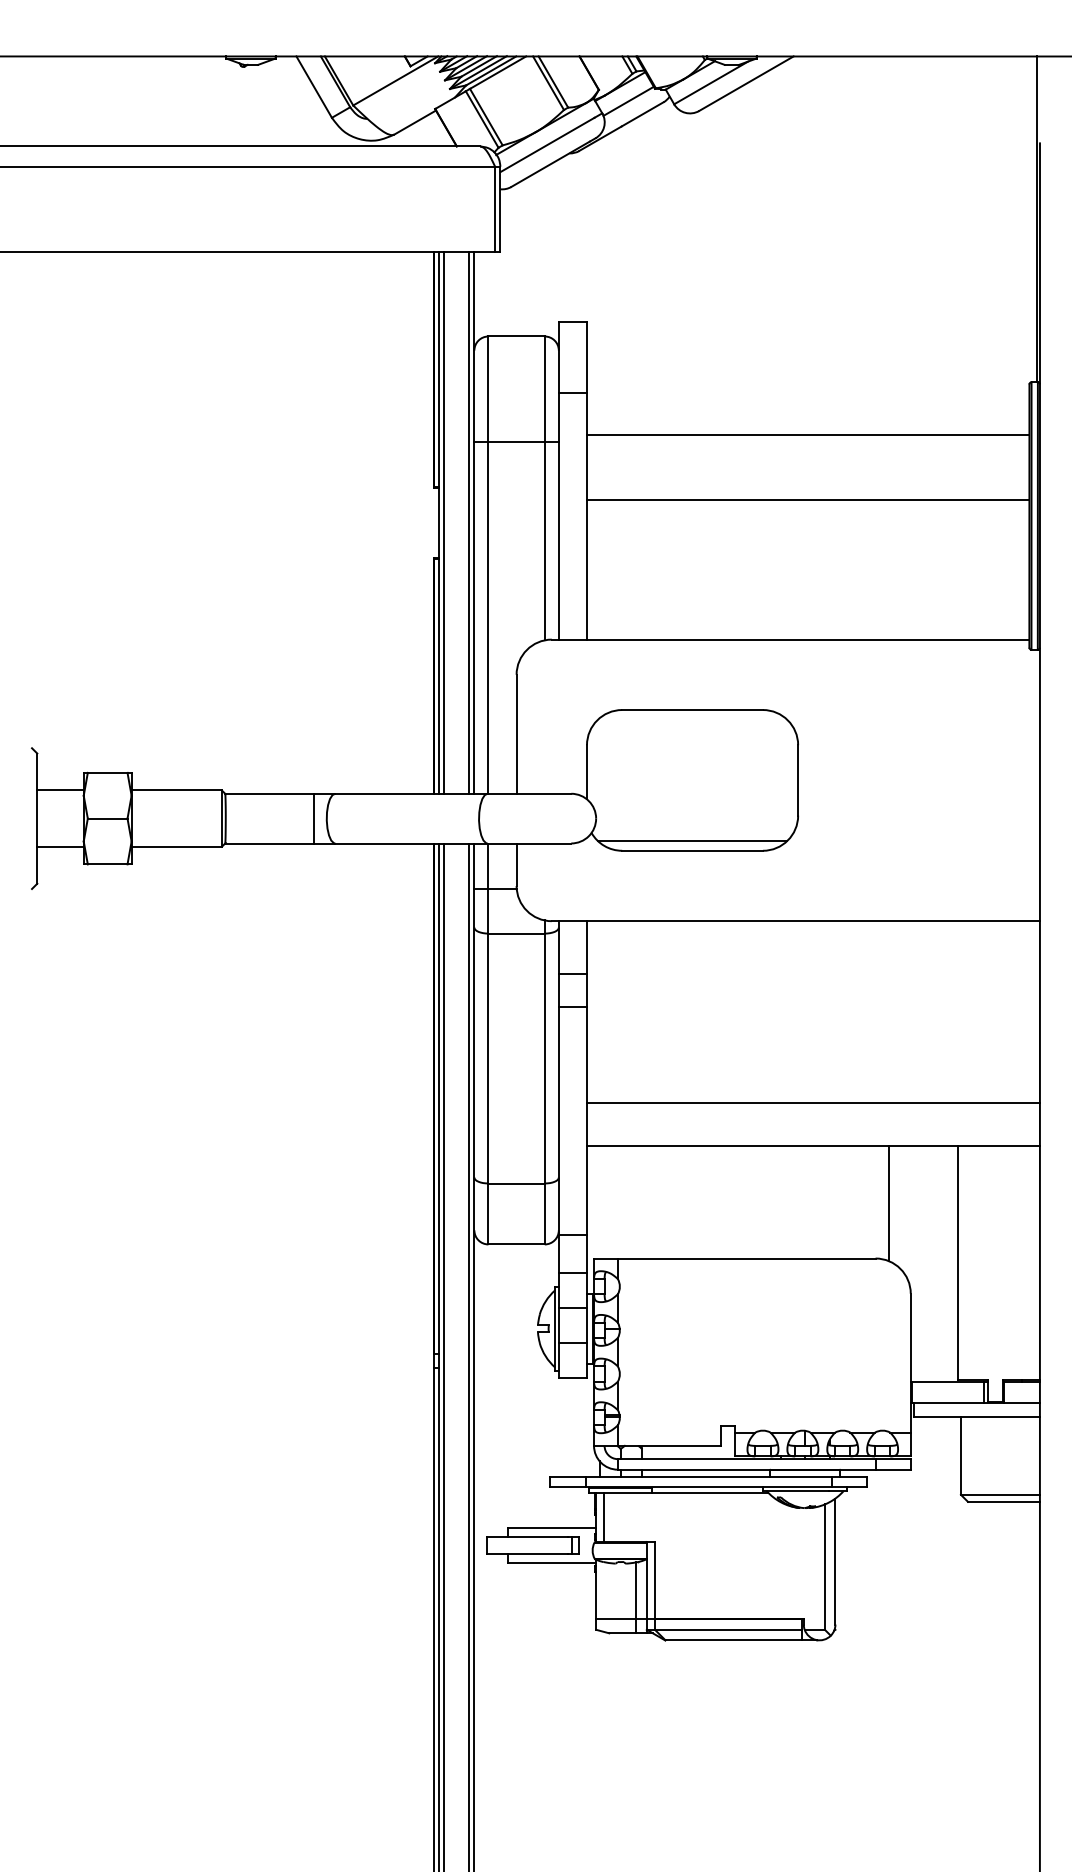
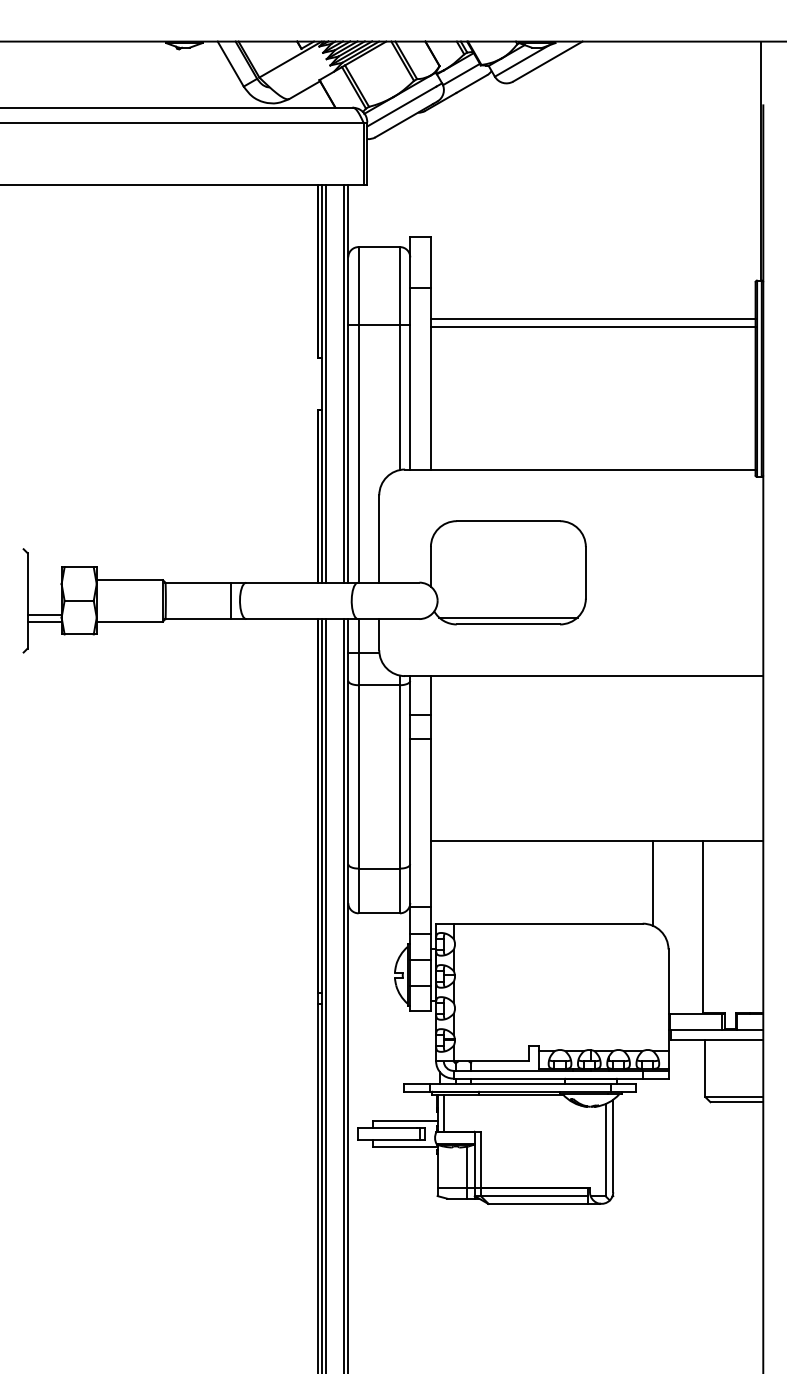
line: (808, 500) -> (593, 327), moved
line: (60, 790) -> (44, 614), moved
line: (813, 1103) -> (597, 809), removed

